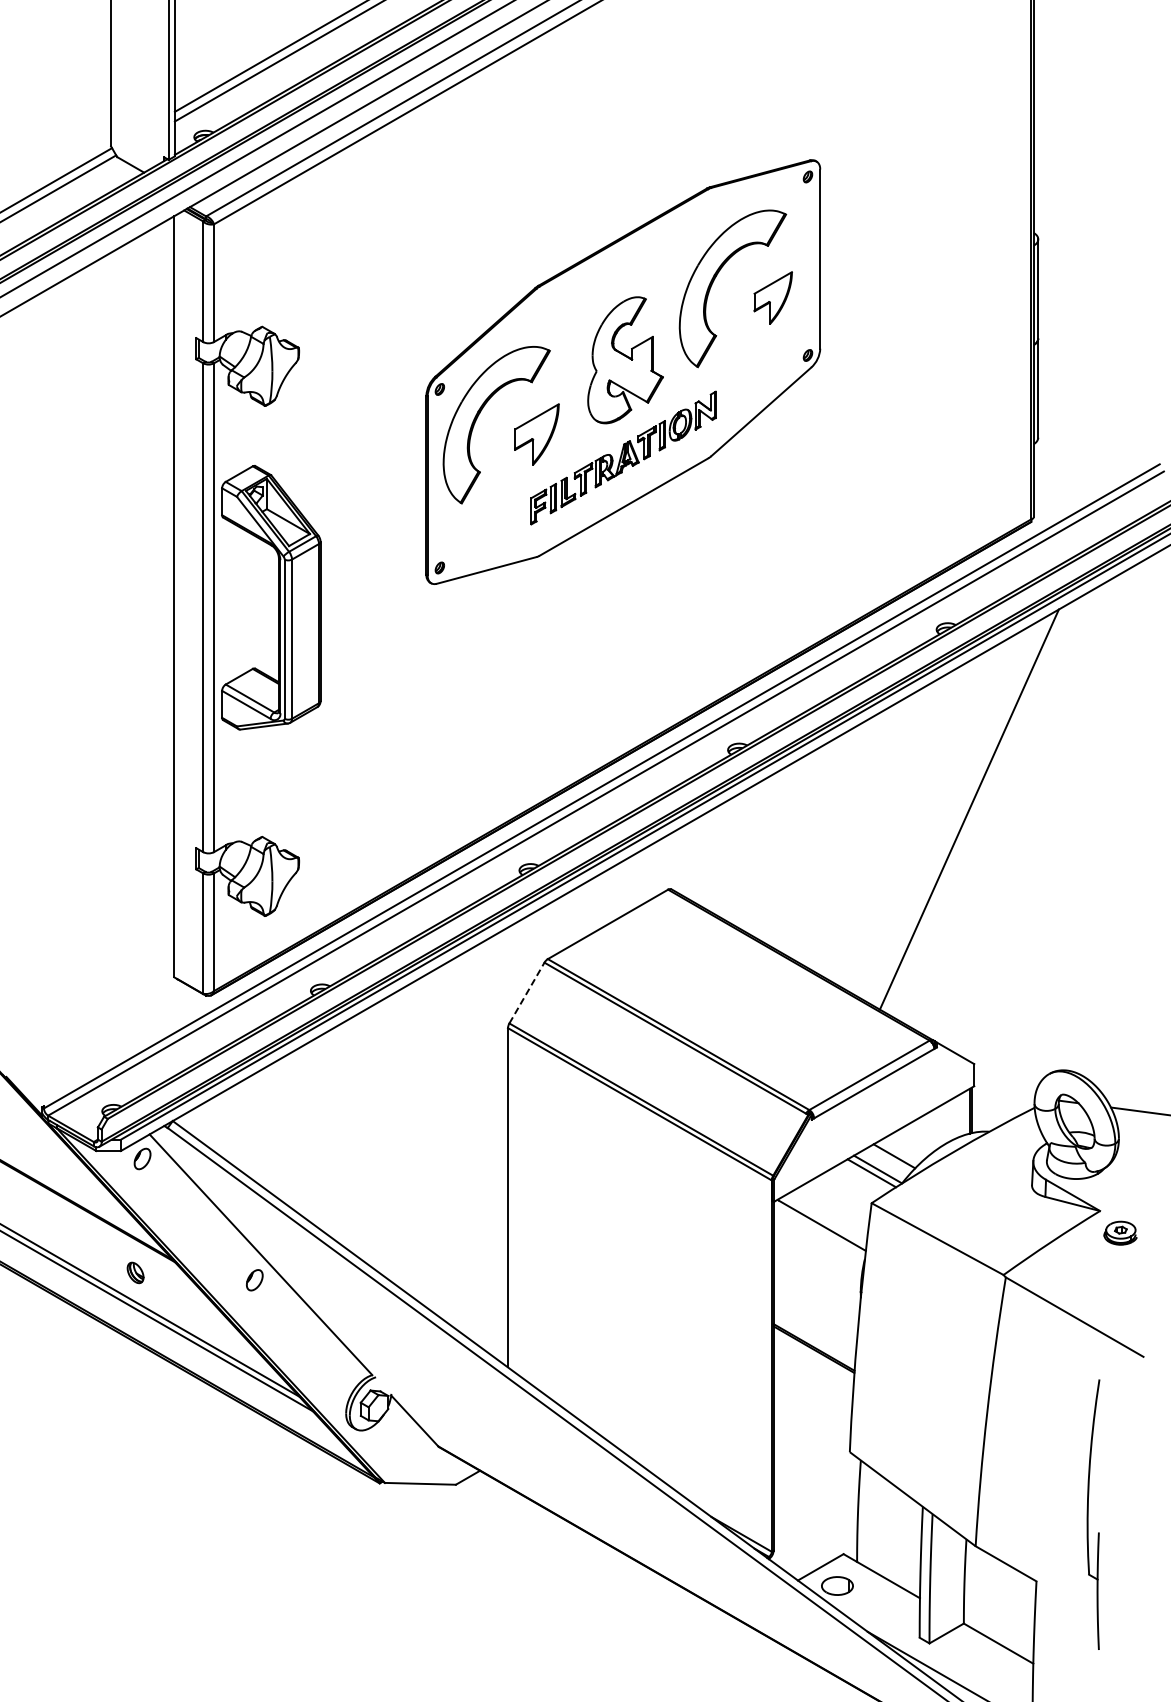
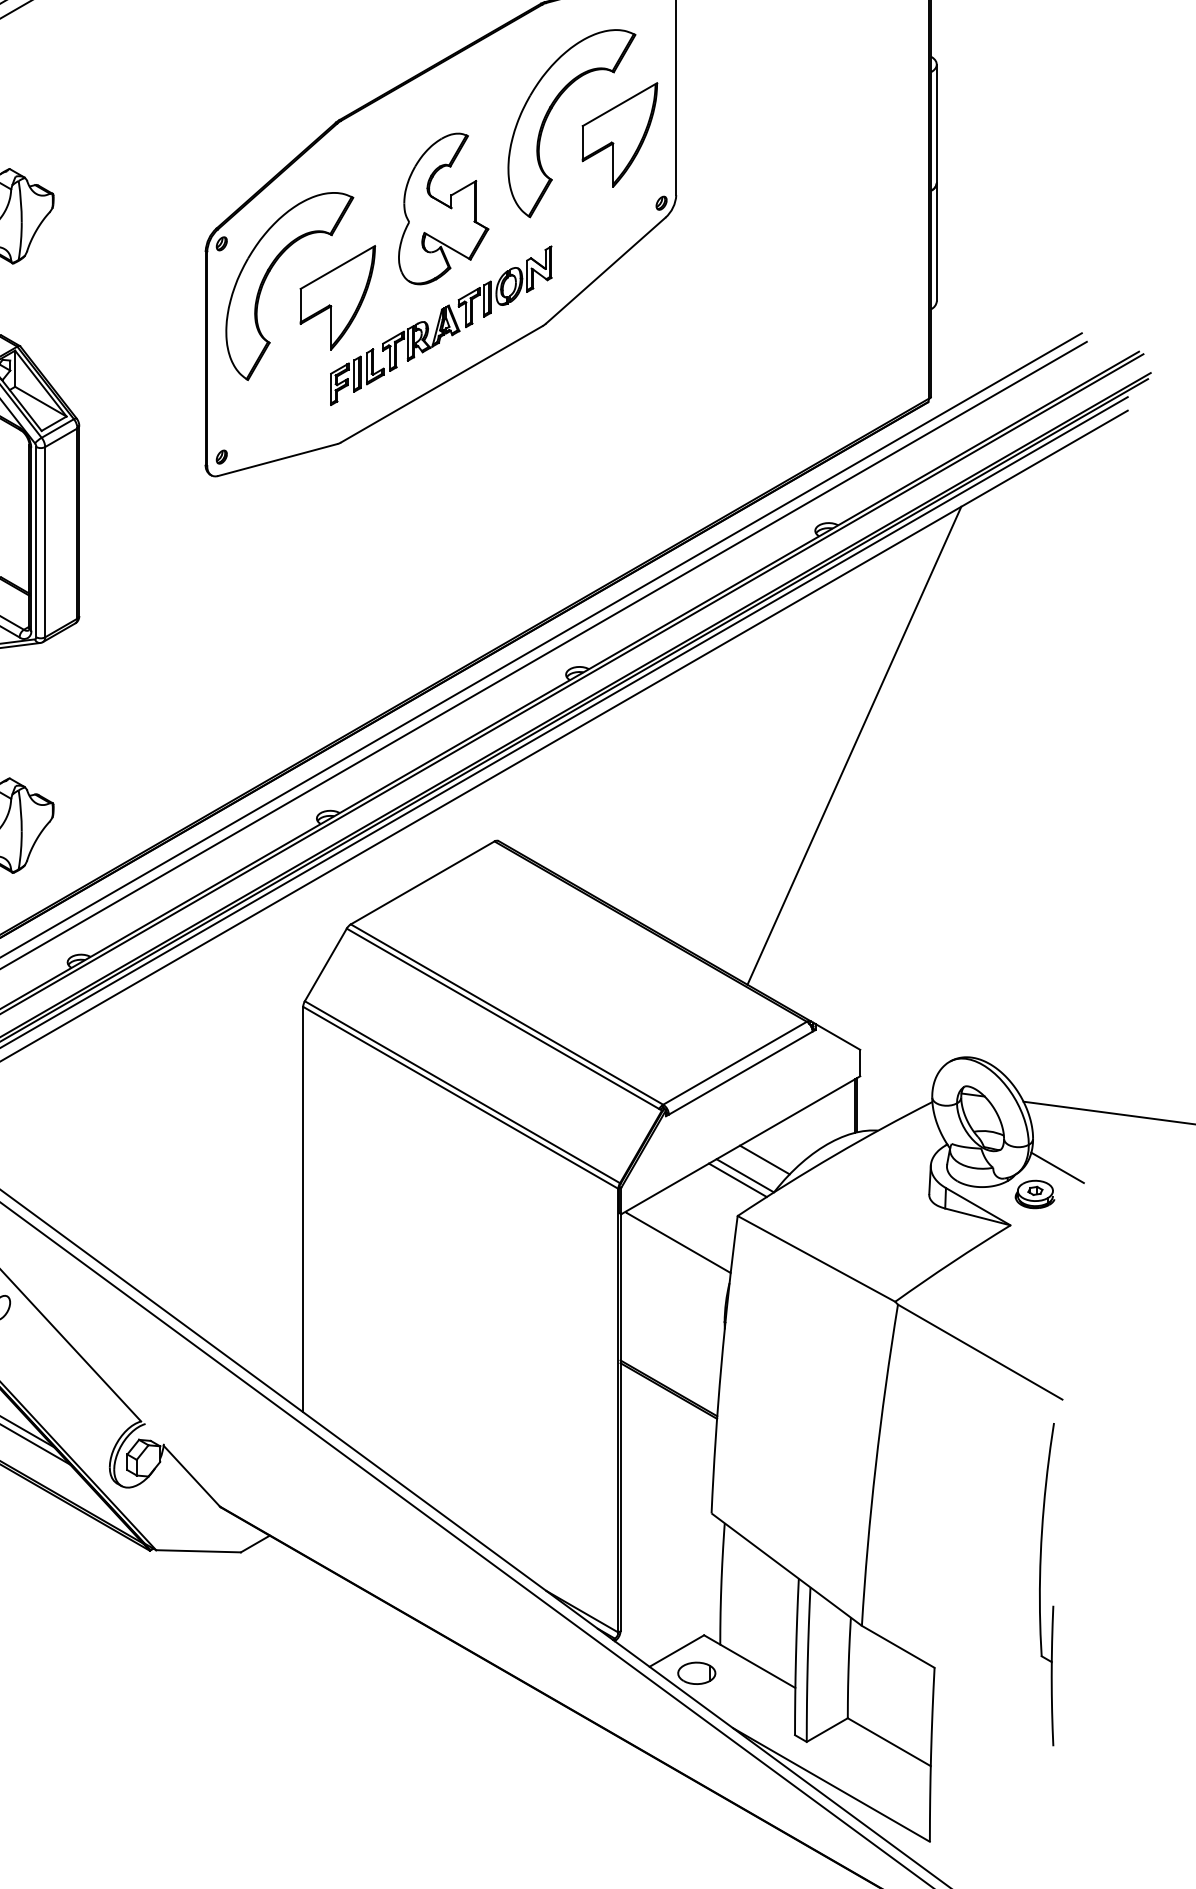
part: (773, 297) -> (620, 133), size x1.67
part: (536, 434) -> (337, 297), size x1.43
line: (527, 992) -> (326, 964), dashed -> solid
line: (1139, 1162) -> (1057, 1167), added
part: (1120, 1232) -> (1034, 1193), moved
part: (1093, 1514) -> (1046, 1584), moved

